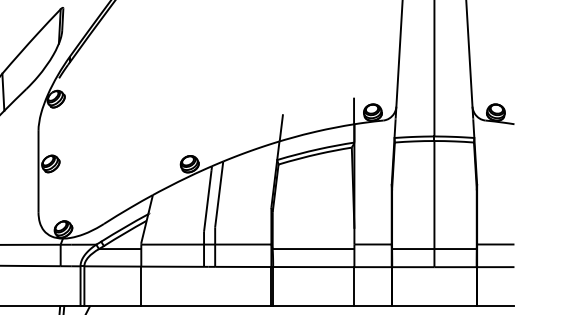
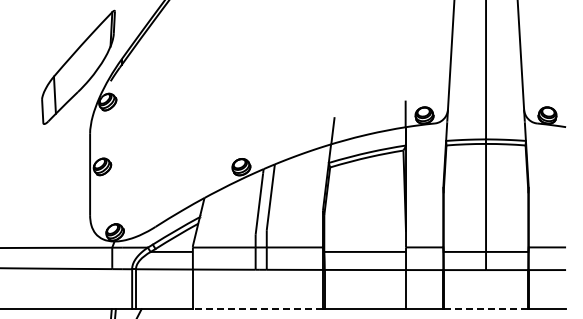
line: (205, 306) -> (257, 309), solid -> dashed
line: (434, 306) -> (486, 309), solid -> dashed

